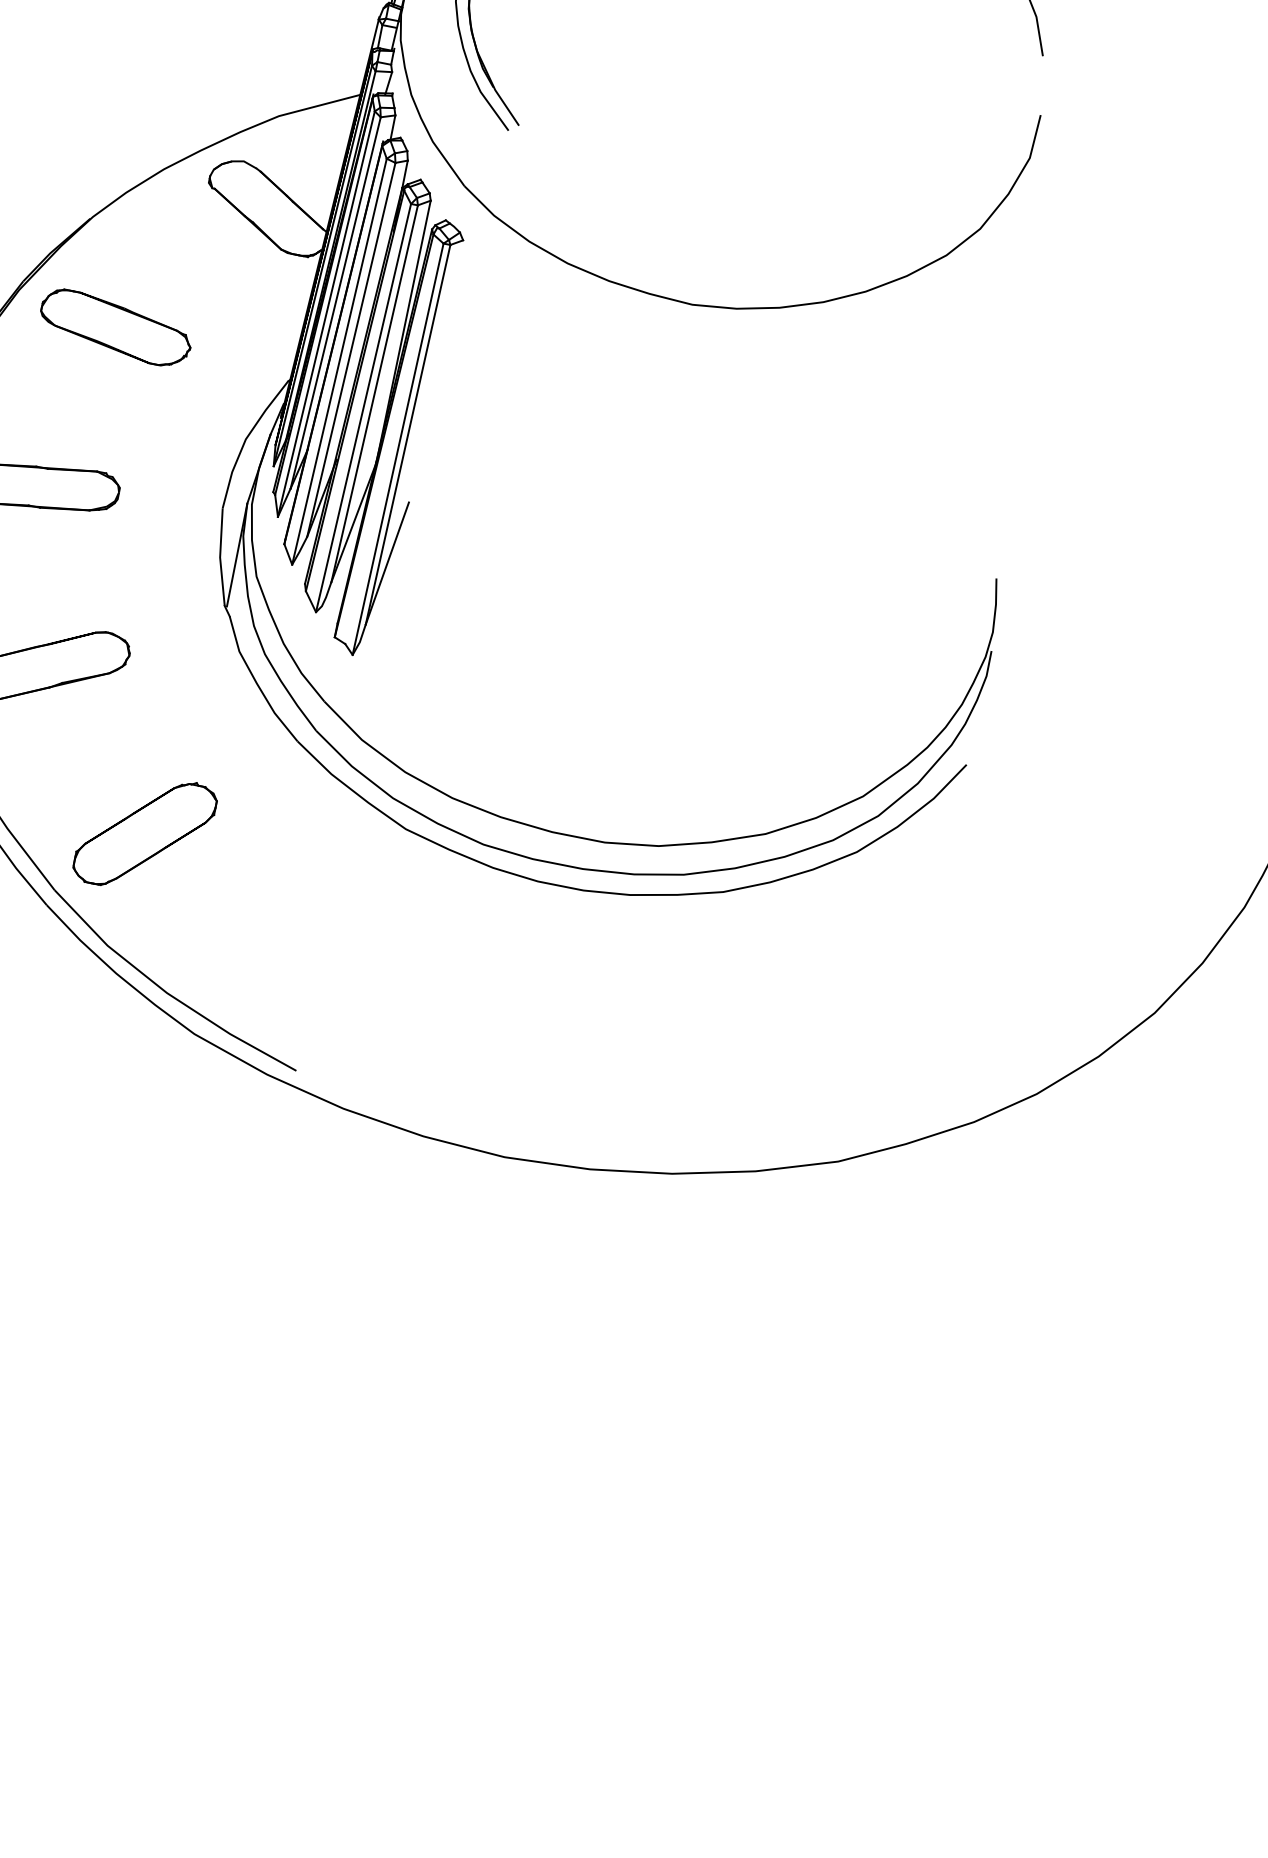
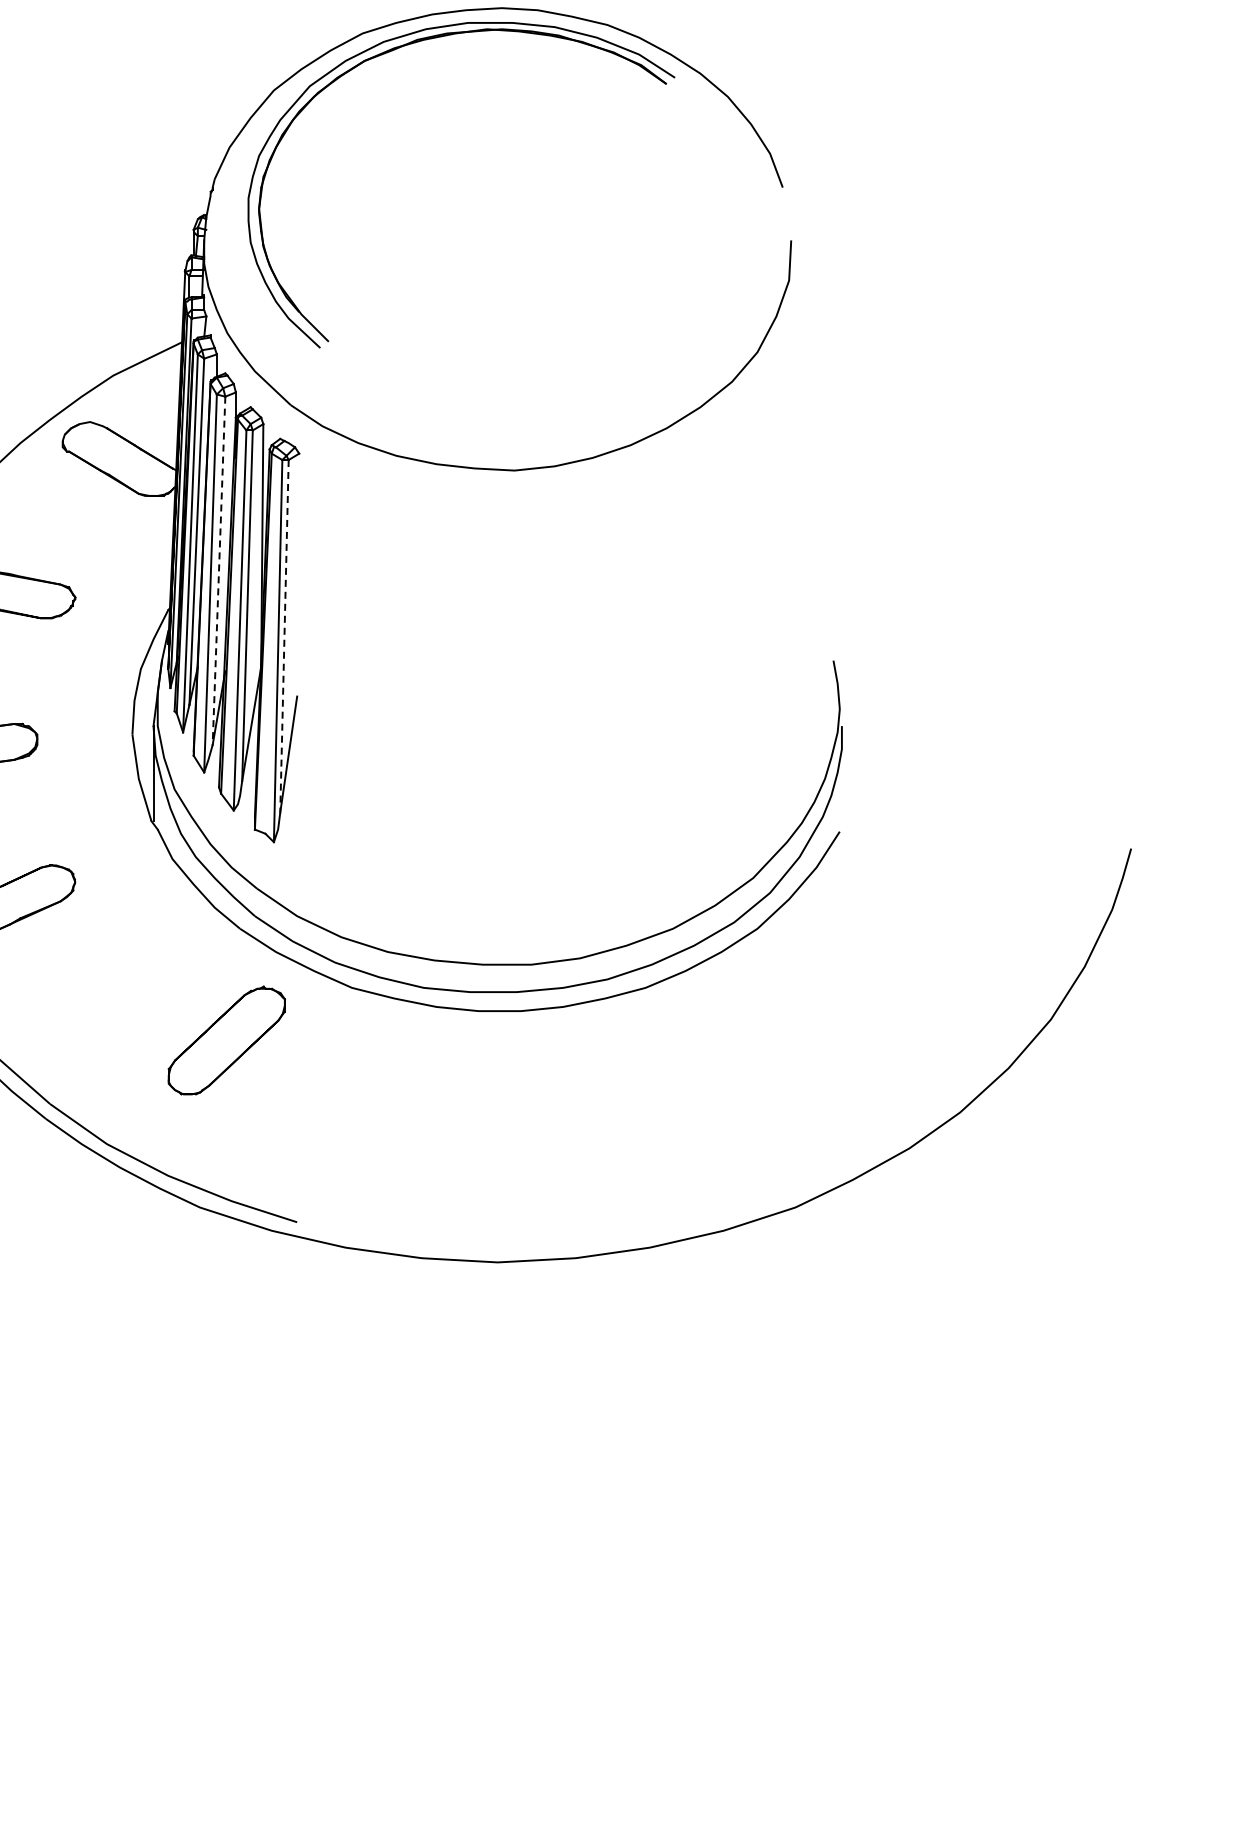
line: (351, 350) -> (219, 571), solid -> dashed
line: (408, 434) -> (284, 636), solid -> dashed
part: (144, 833) -> (226, 1040), moved

